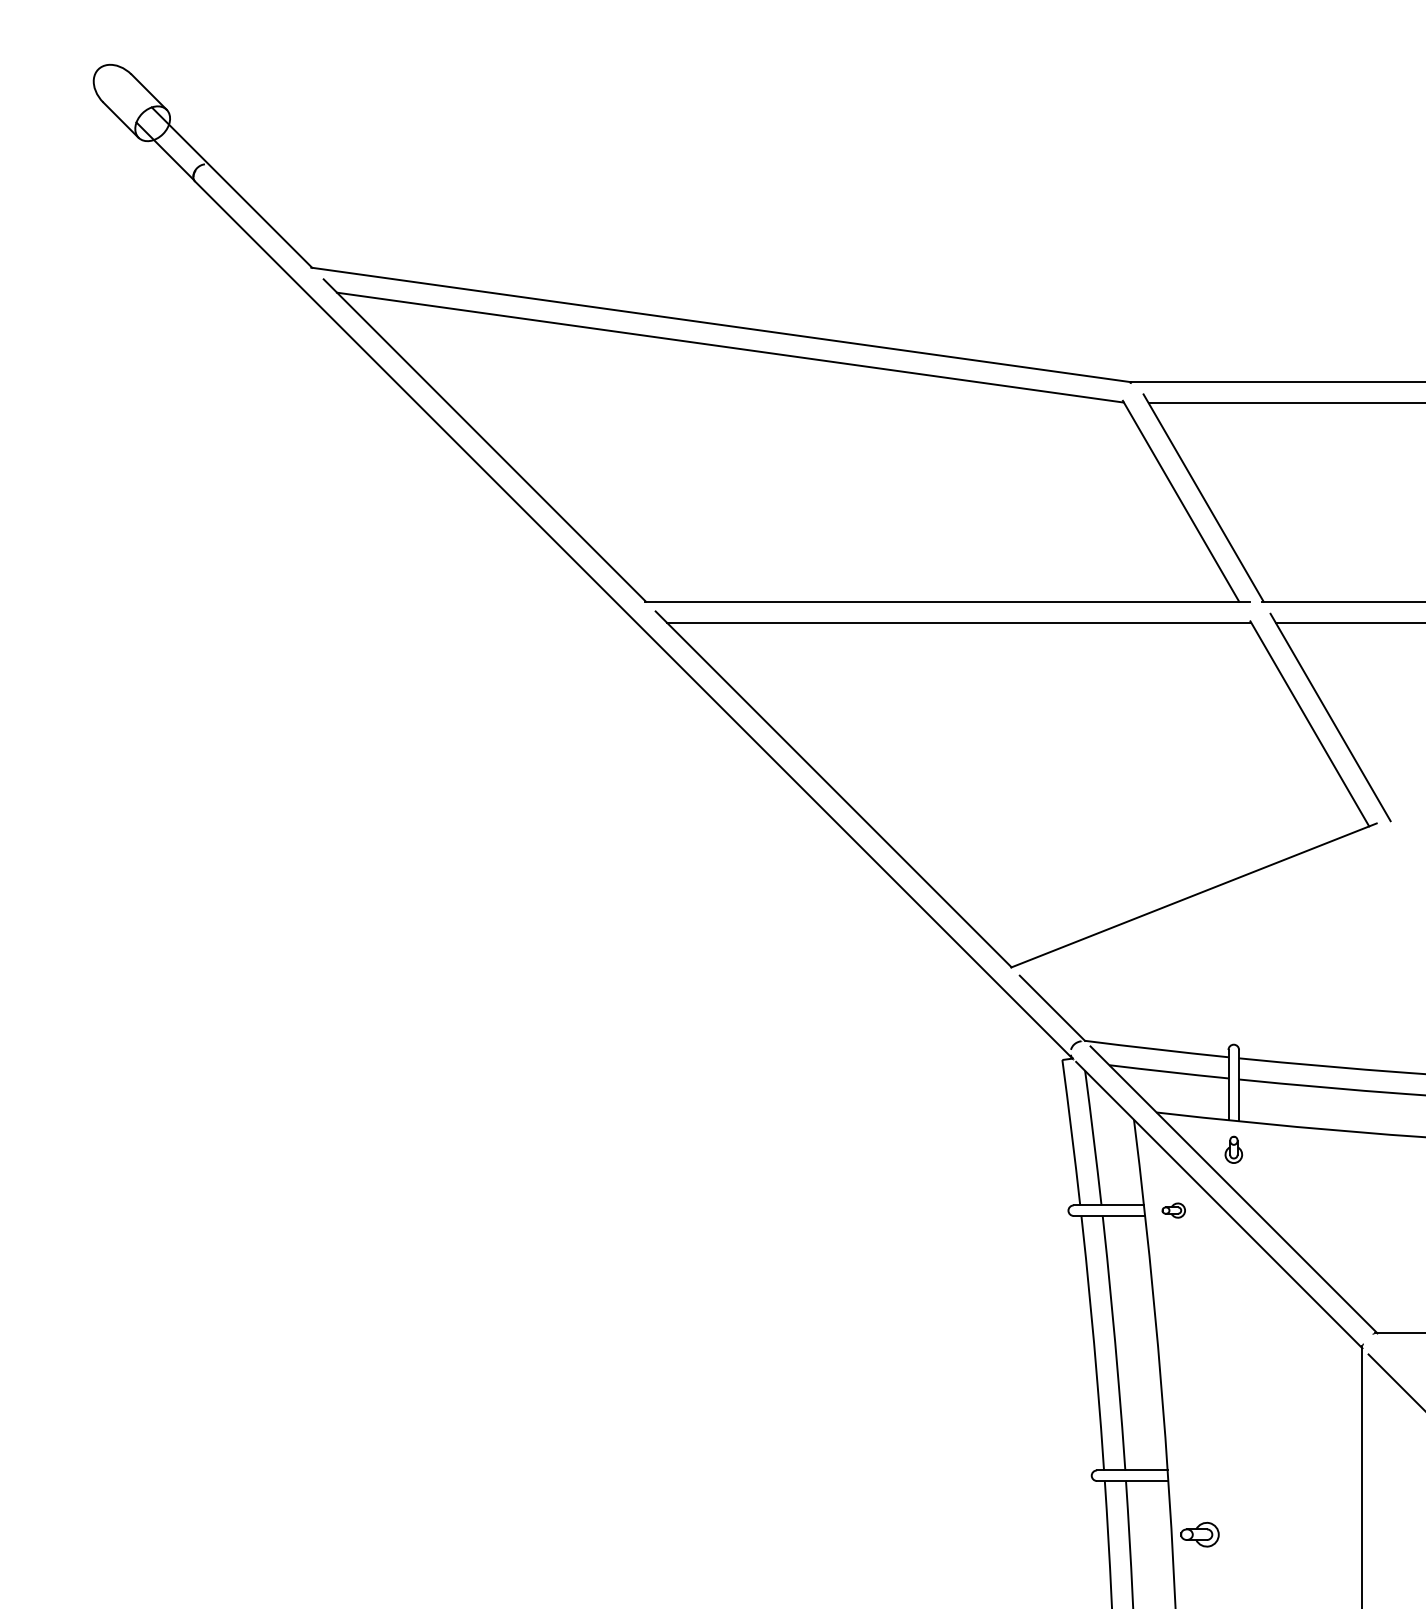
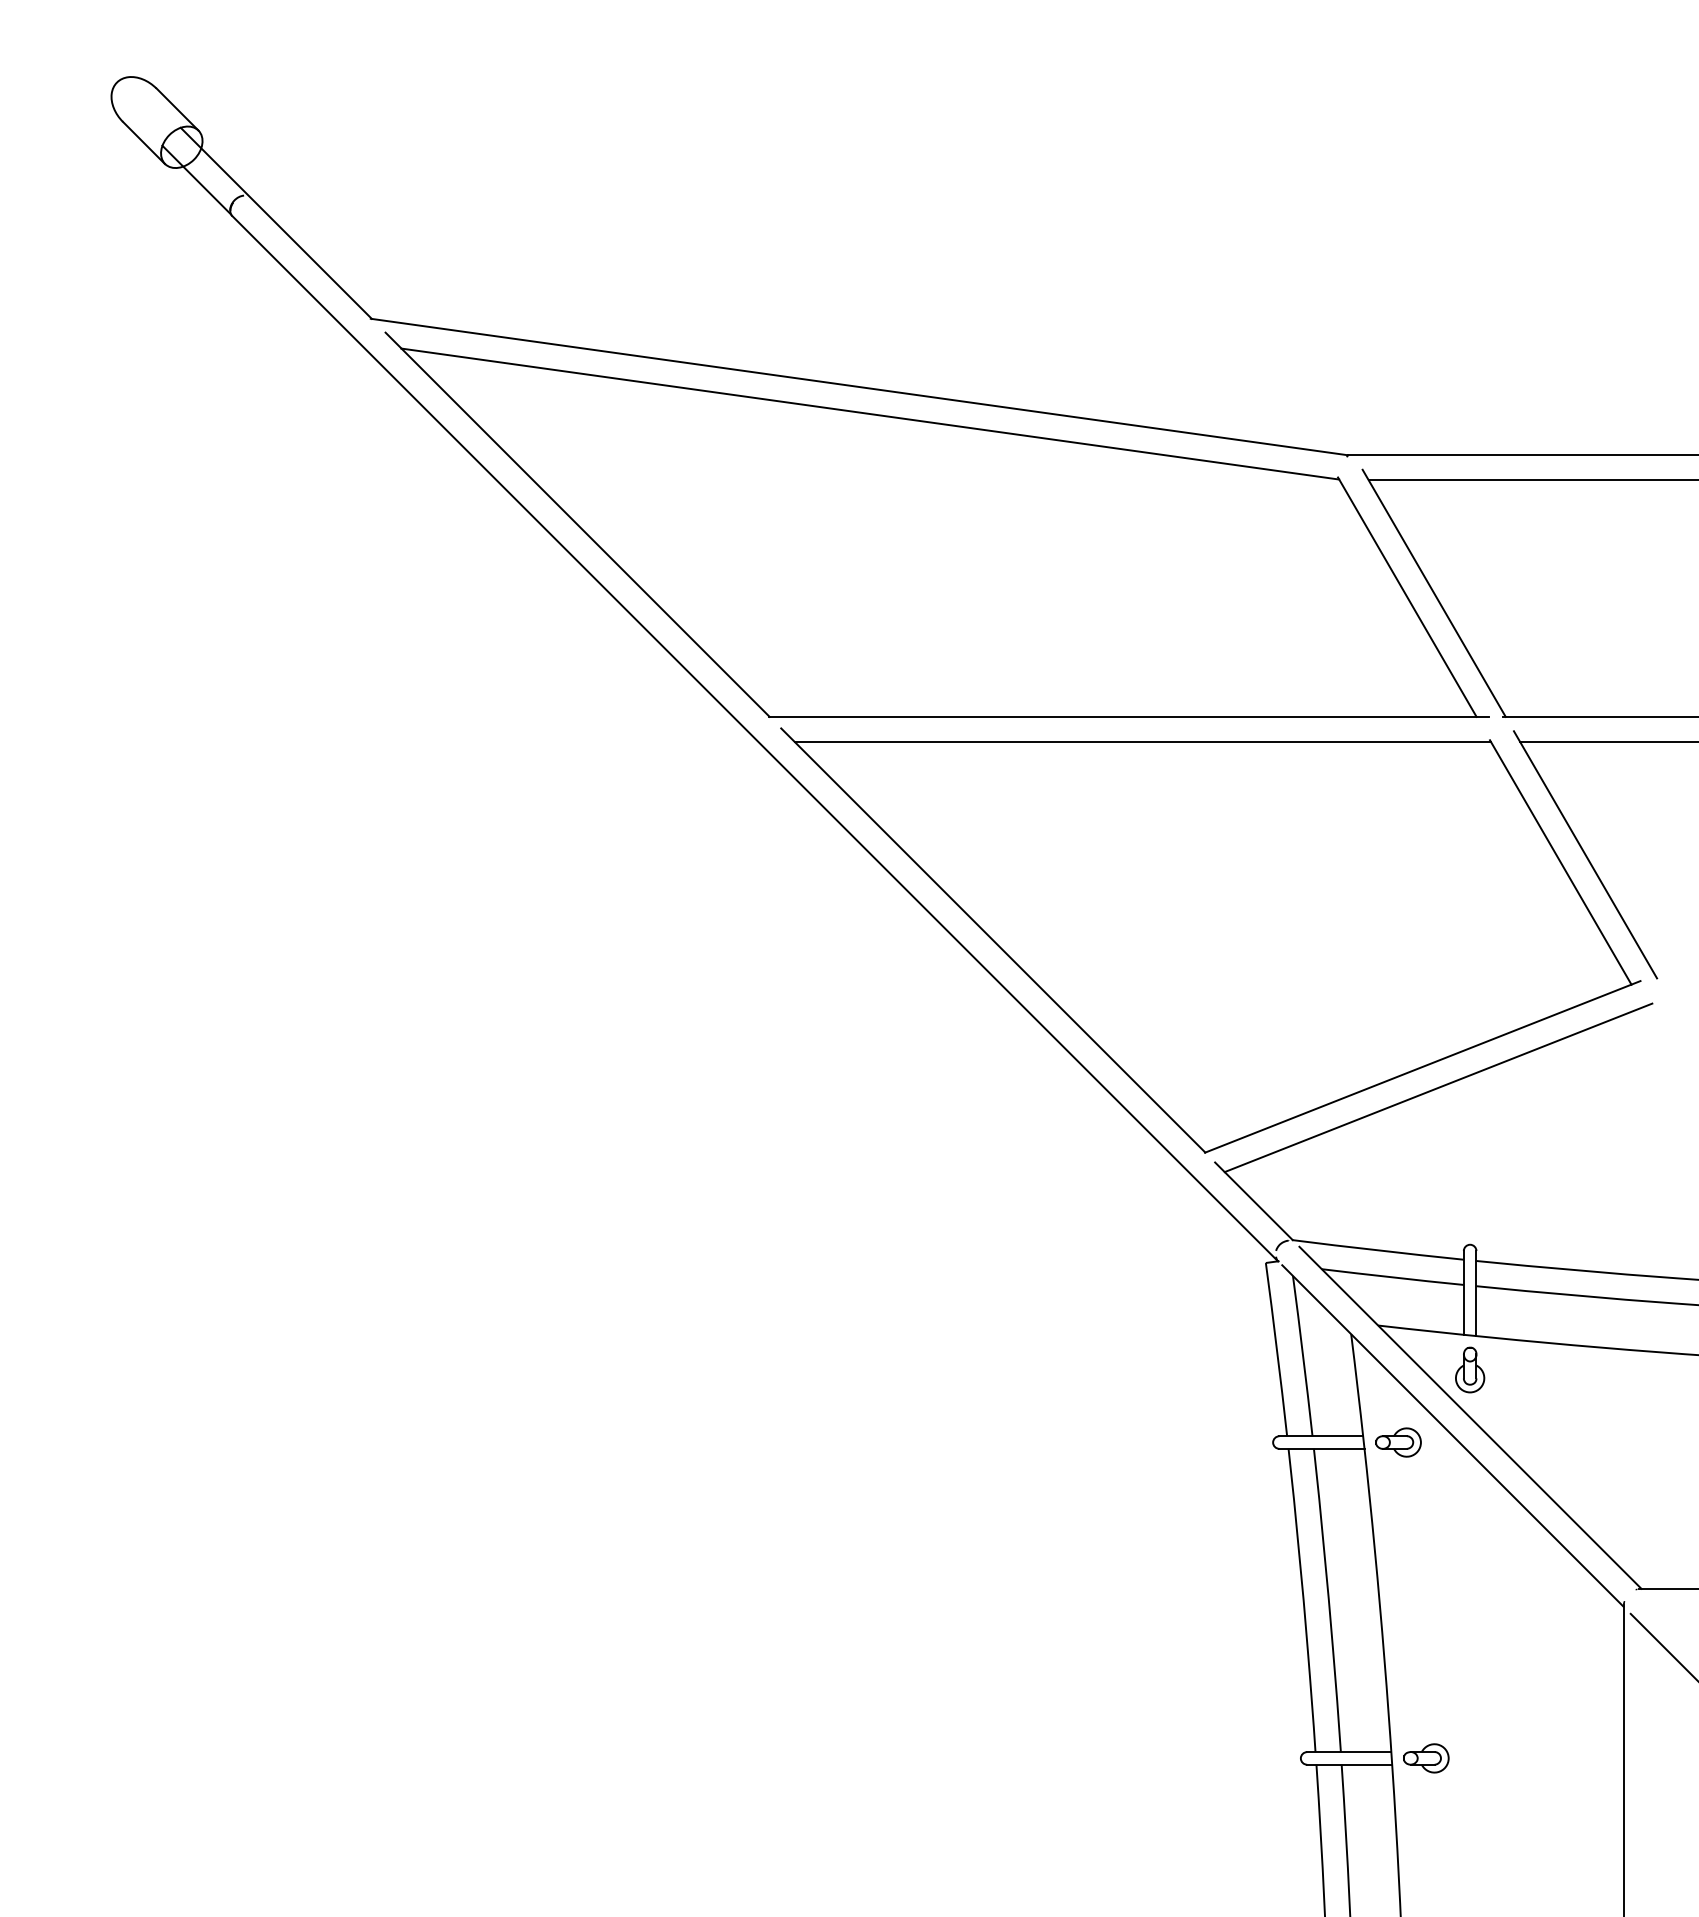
line: (1206, 912) -> (1437, 1087), added
part: (1233, 1149) -> (1469, 1369), size x1.43
part: (1173, 1210) -> (1398, 1442), size x1.67
part: (1199, 1534) -> (1425, 1758), moved

